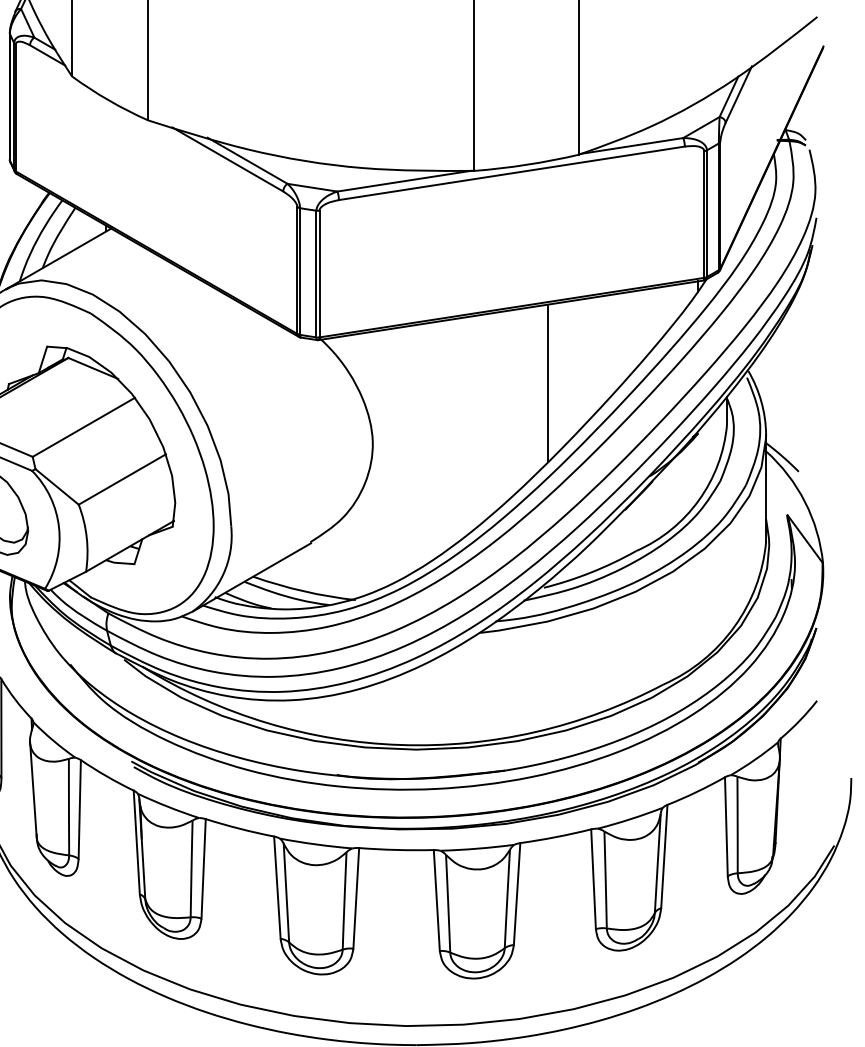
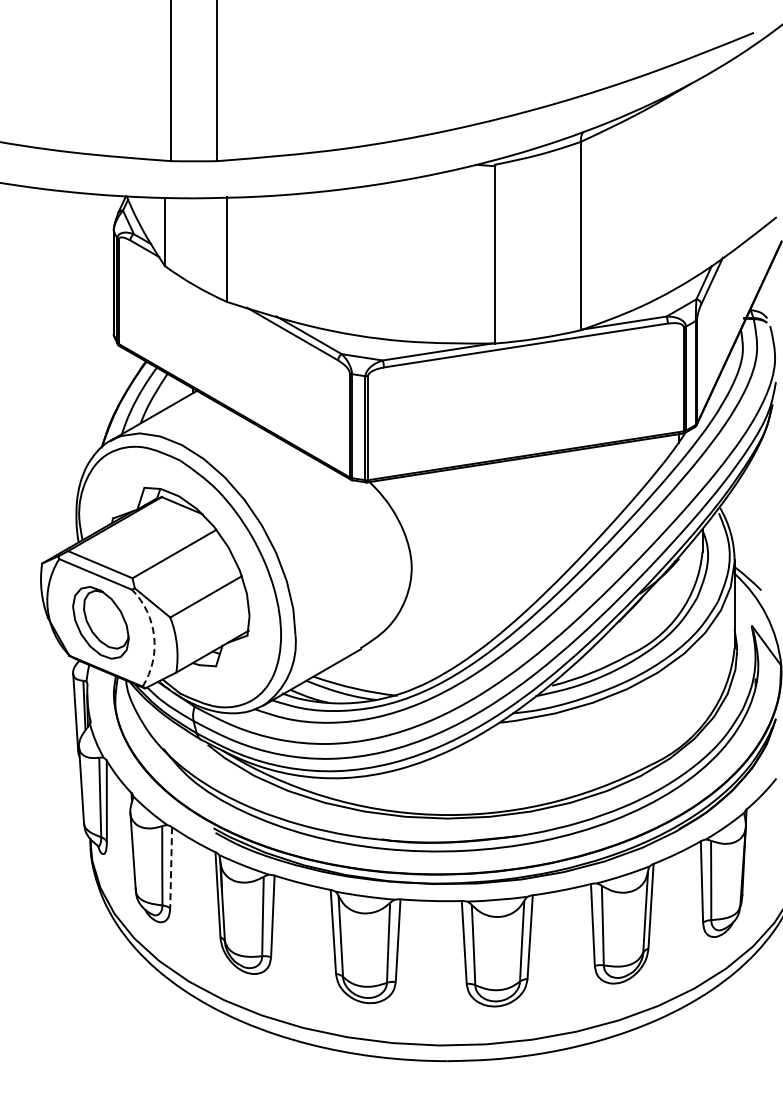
line: (547, 382) -> (555, 517), removed
arc: (59, 527) -> (154, 636), solid -> dashed
line: (80, 809) -> (171, 867), solid -> dashed

